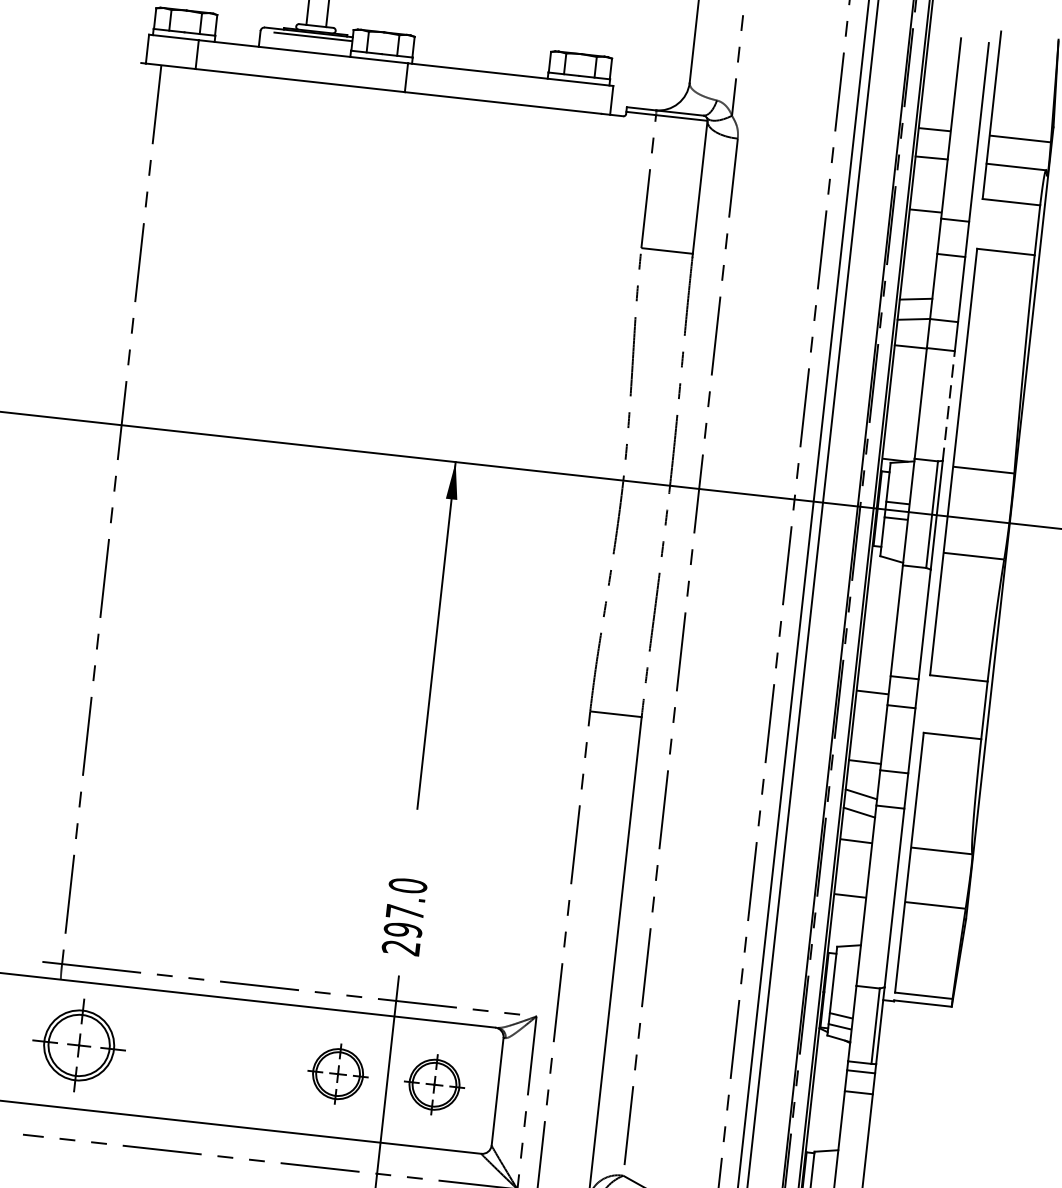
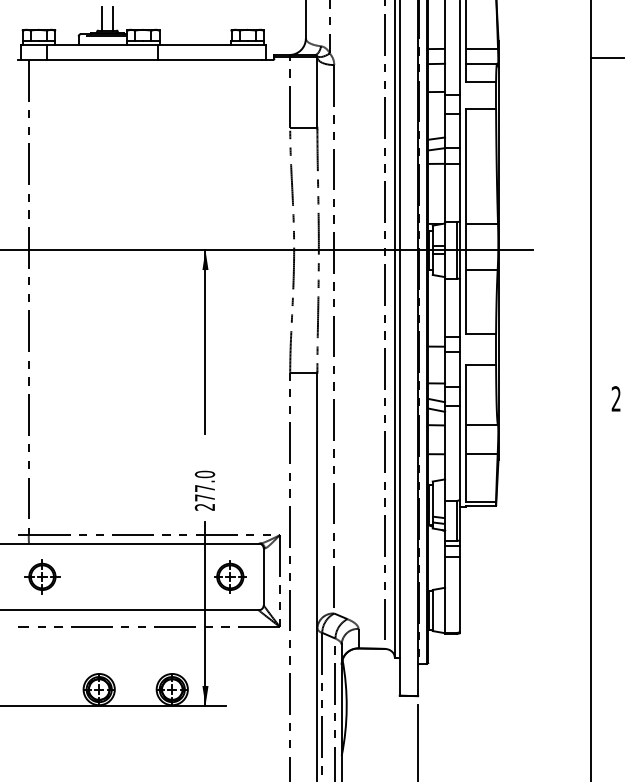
line: (948, 405) -> (459, 192), dashed -> solid
text: (402, 929) -> (204, 497), 297.0 -> 277.0
part: (79, 1044) -> (42, 576), size x0.71
part: (338, 1073) -> (179, 576), removed

